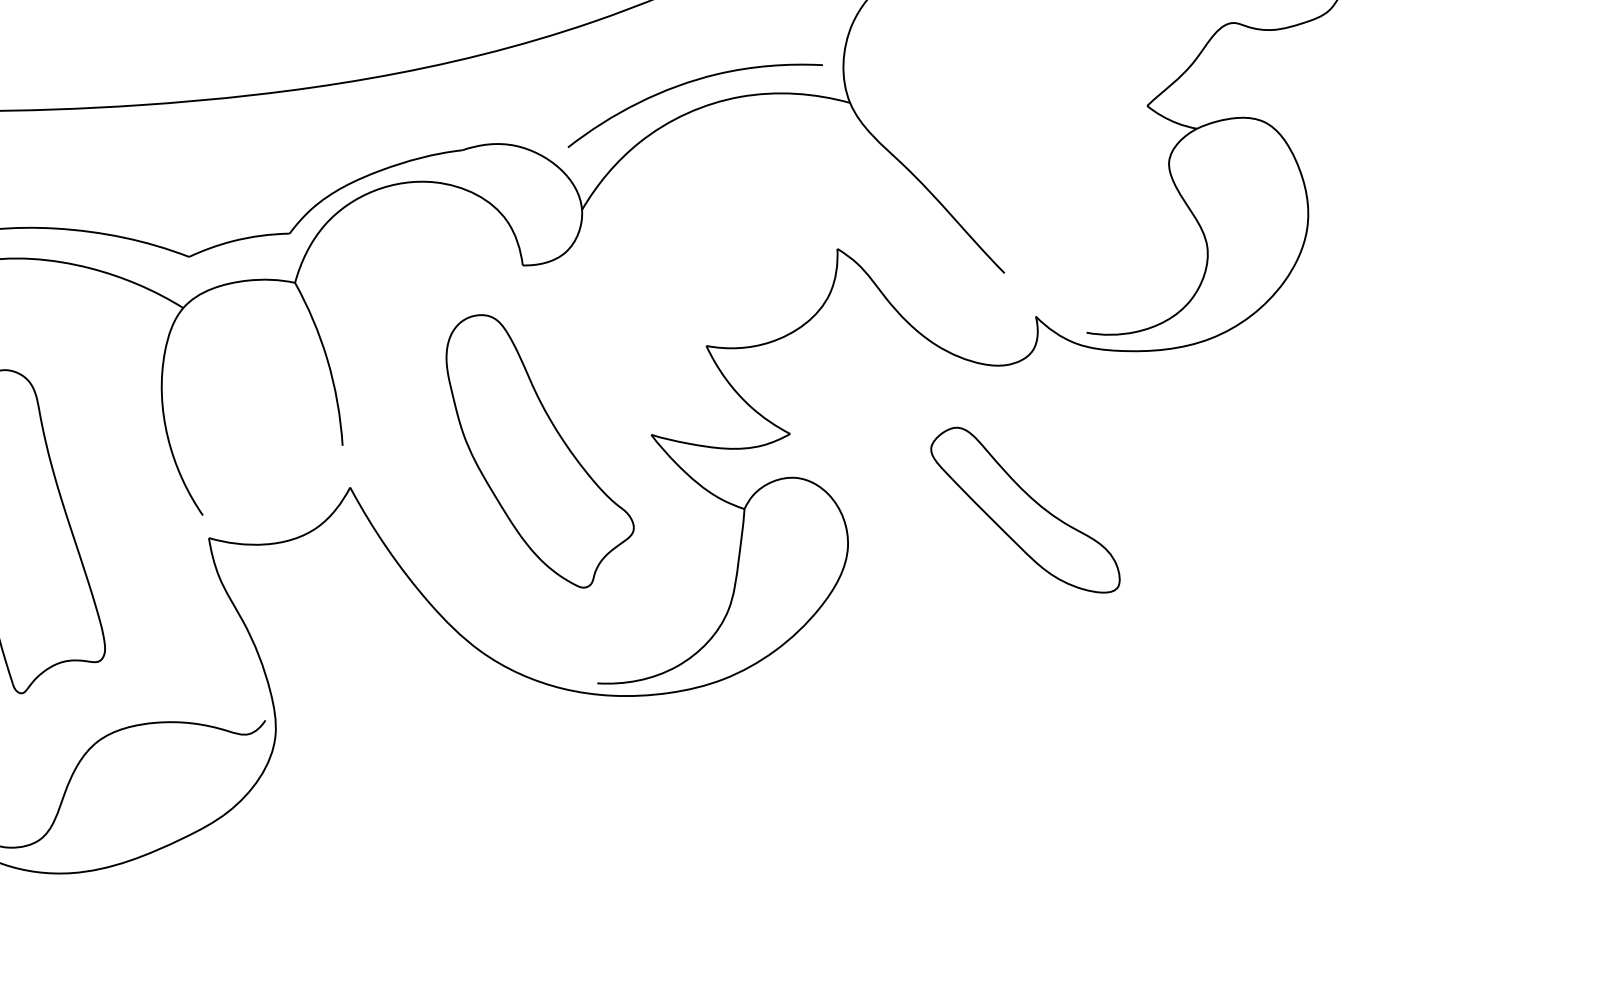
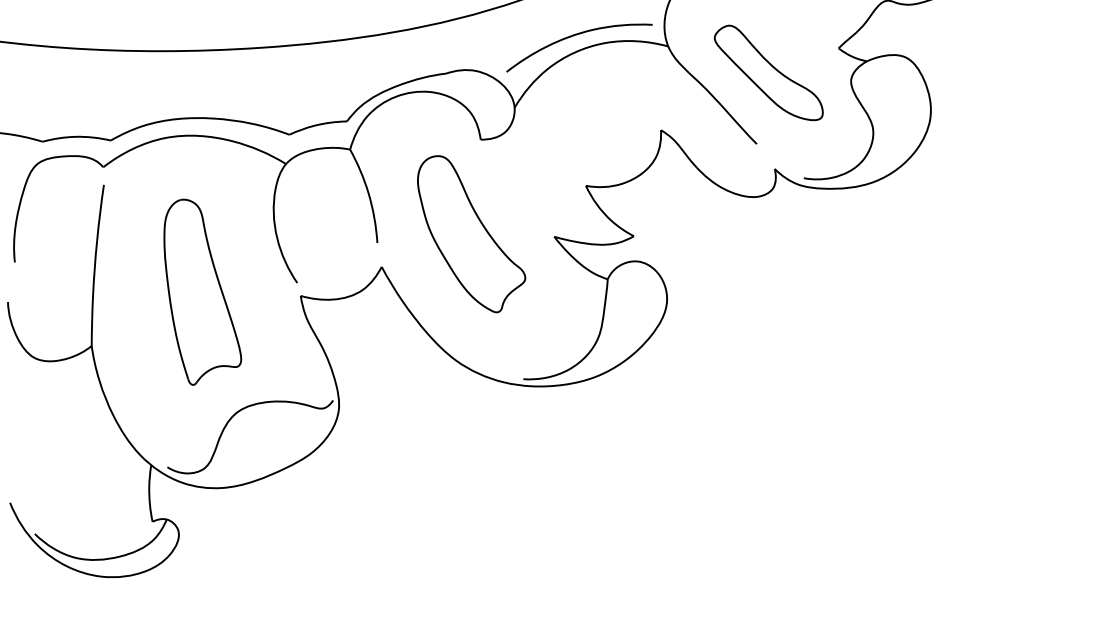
part: (539, 451) -> (471, 234), moved
part: (1024, 509) -> (768, 72), moved

